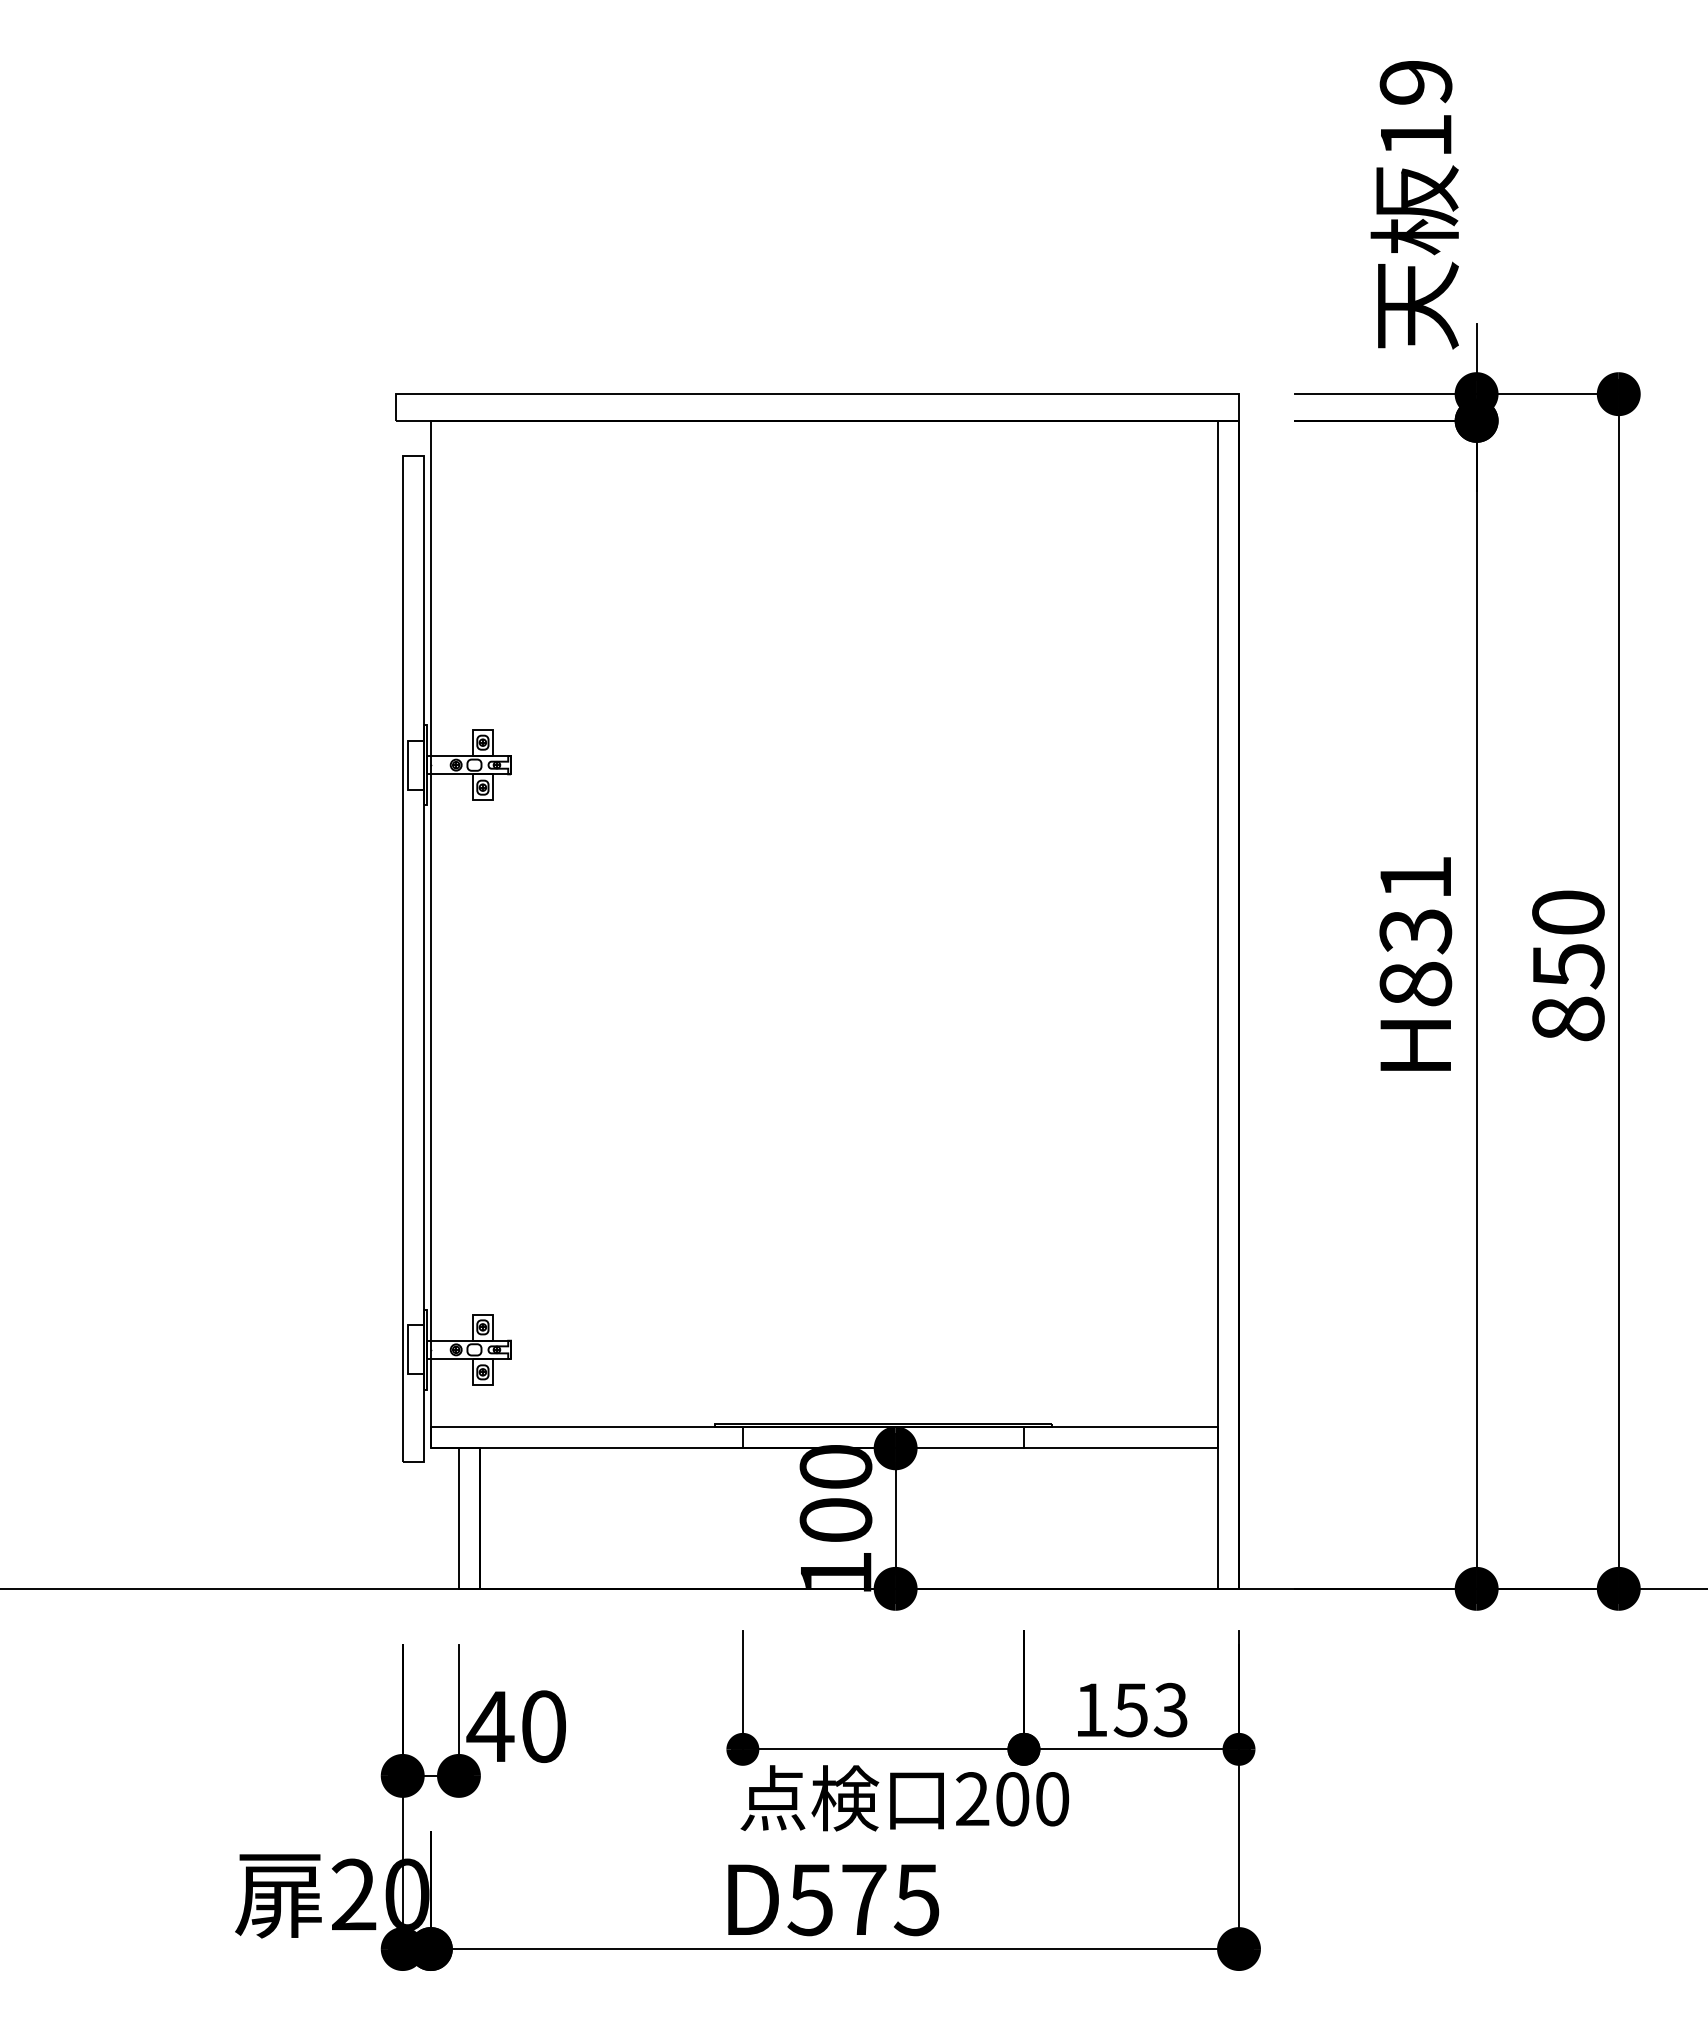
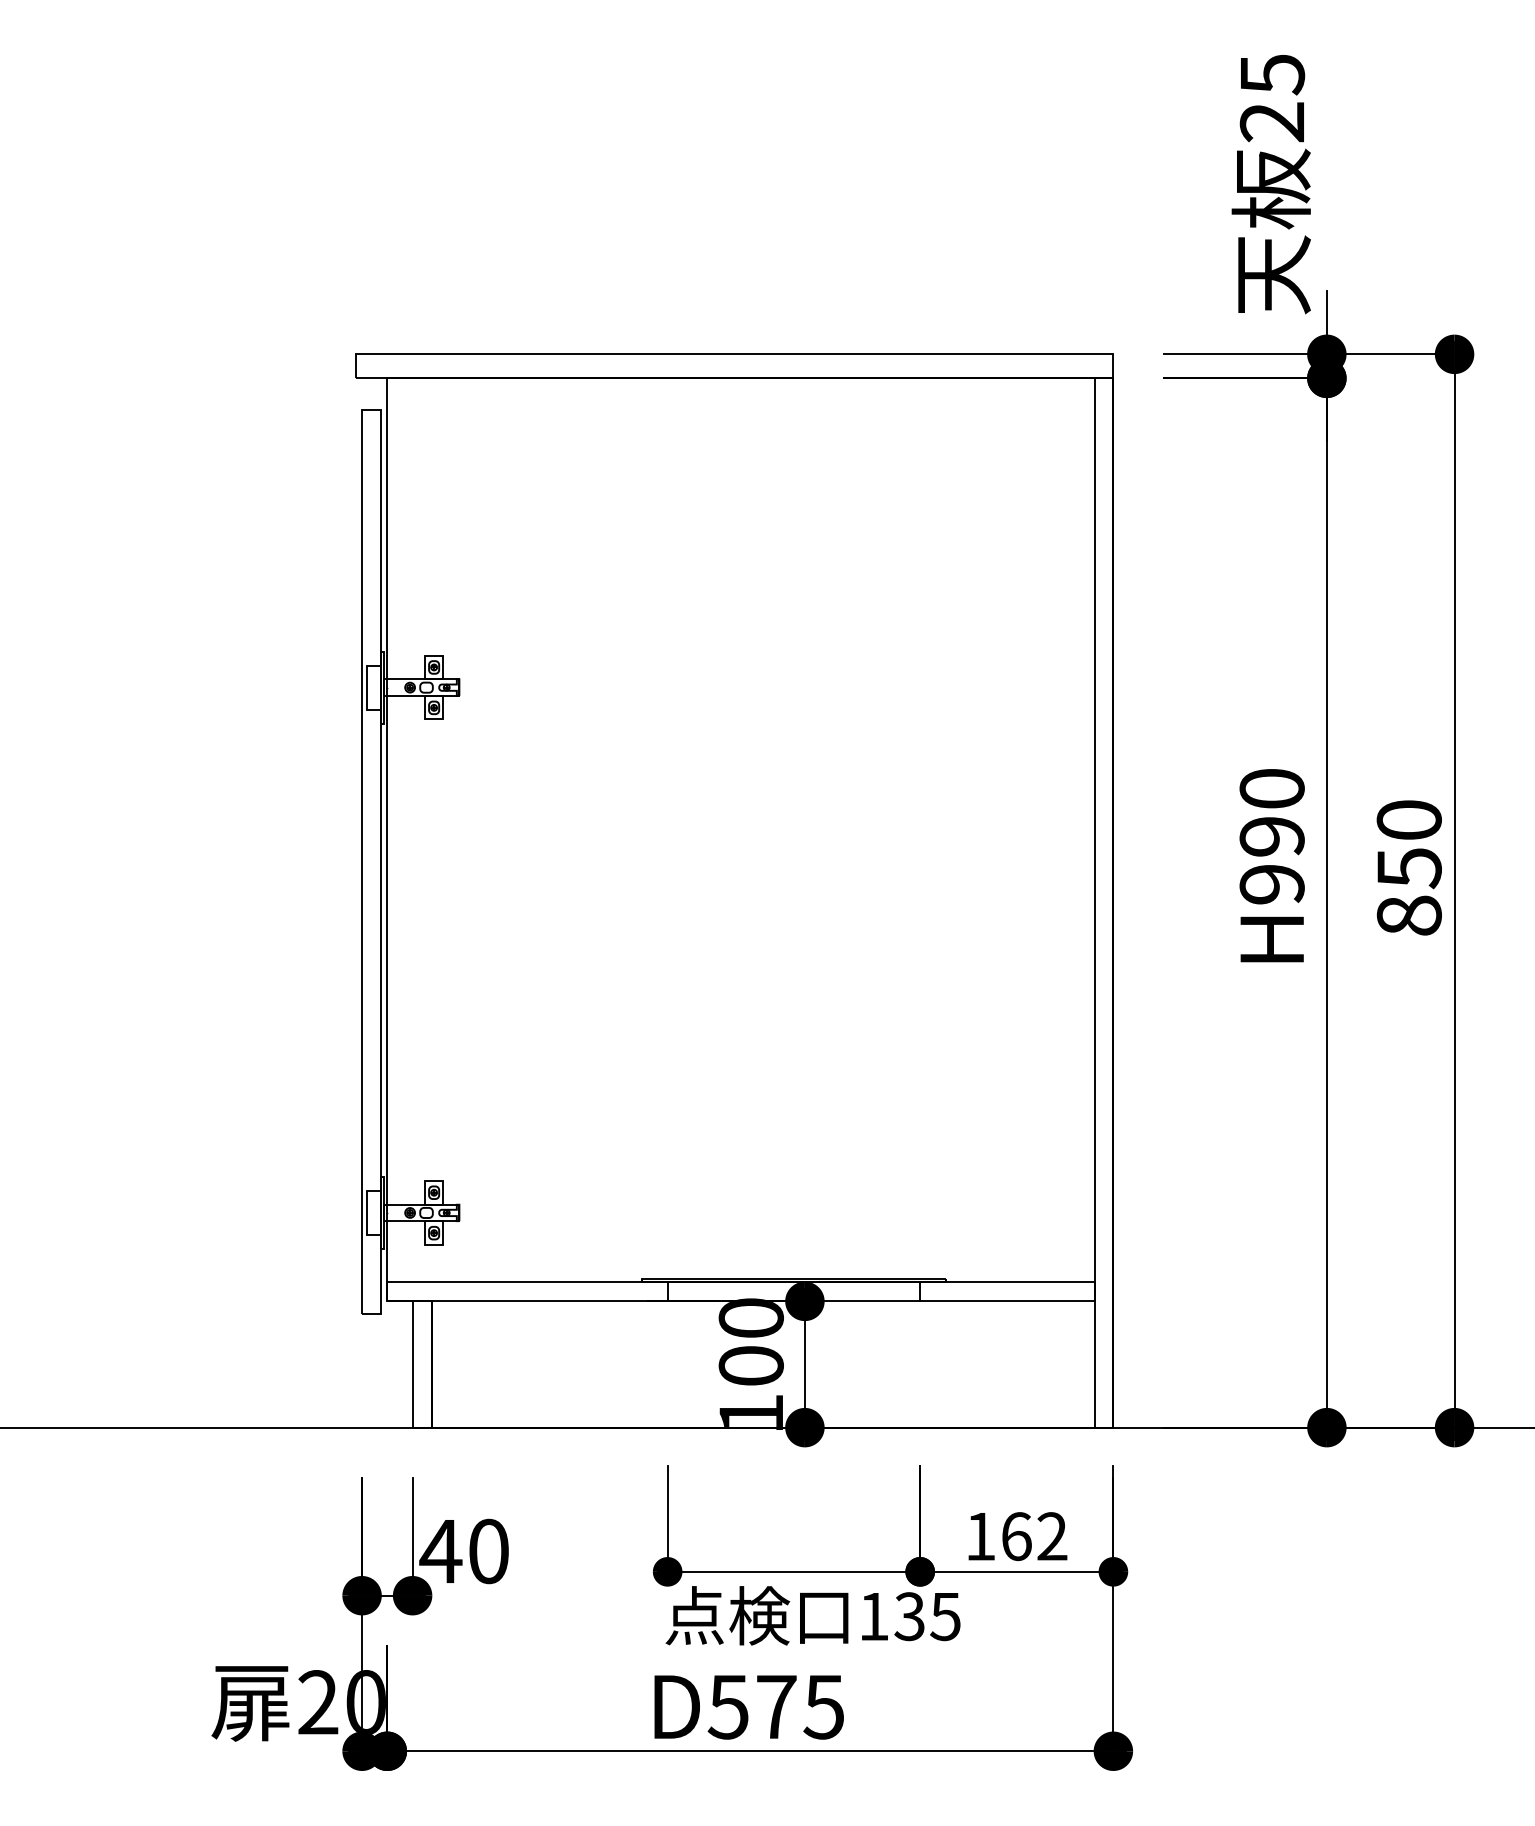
text: (1415, 108) -> (1271, 97), 19 -> 25
text: (1415, 930) -> (1271, 836), H831 -> H990
text: (1150, 1709) -> (1033, 1536), 153 -> 162
text: (1012, 1799) -> (909, 1616), 200 -> 135

